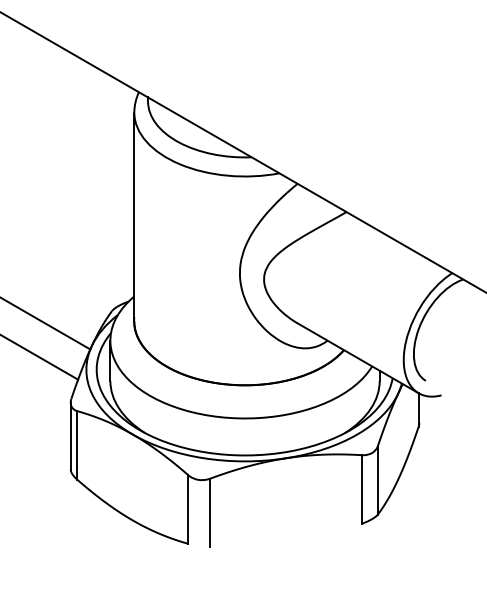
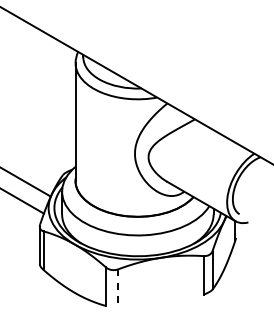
line: (210, 514) -> (118, 289), solid -> dashed

